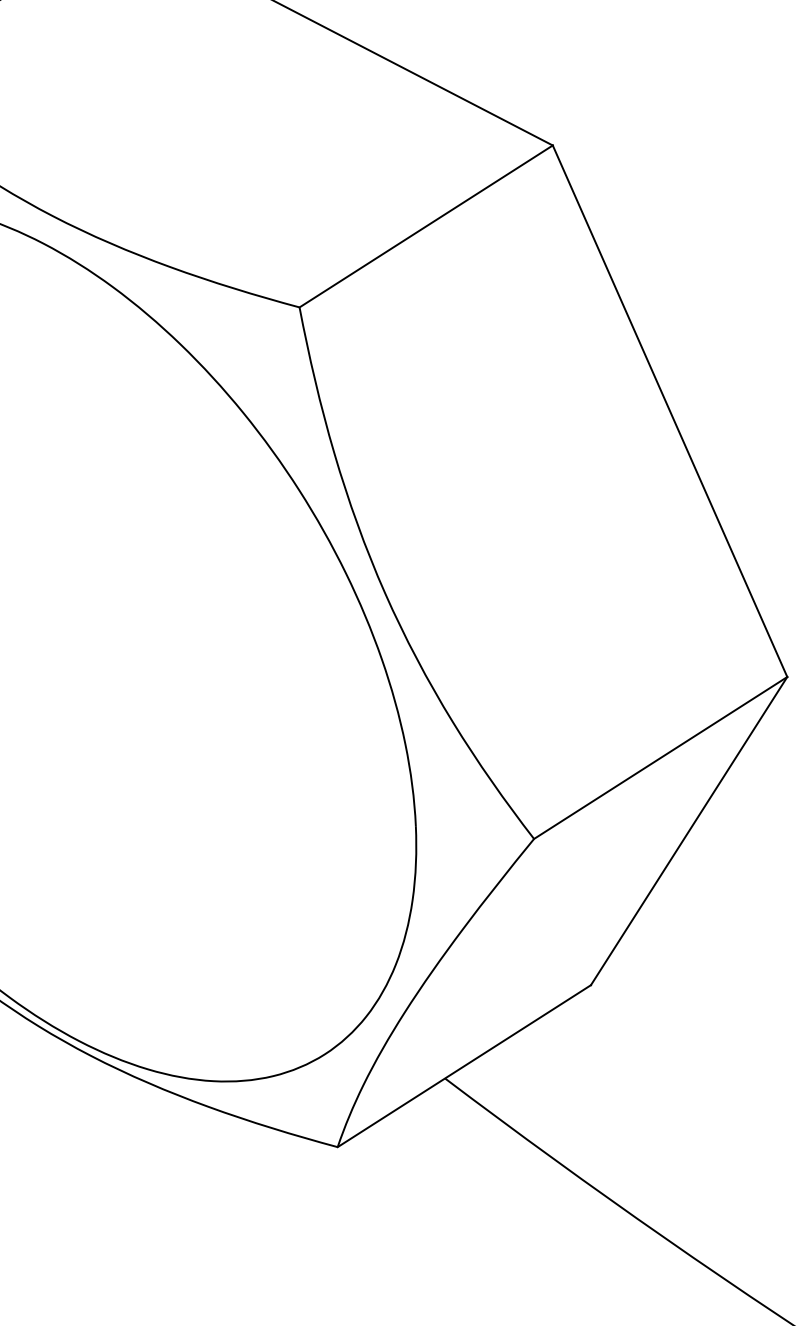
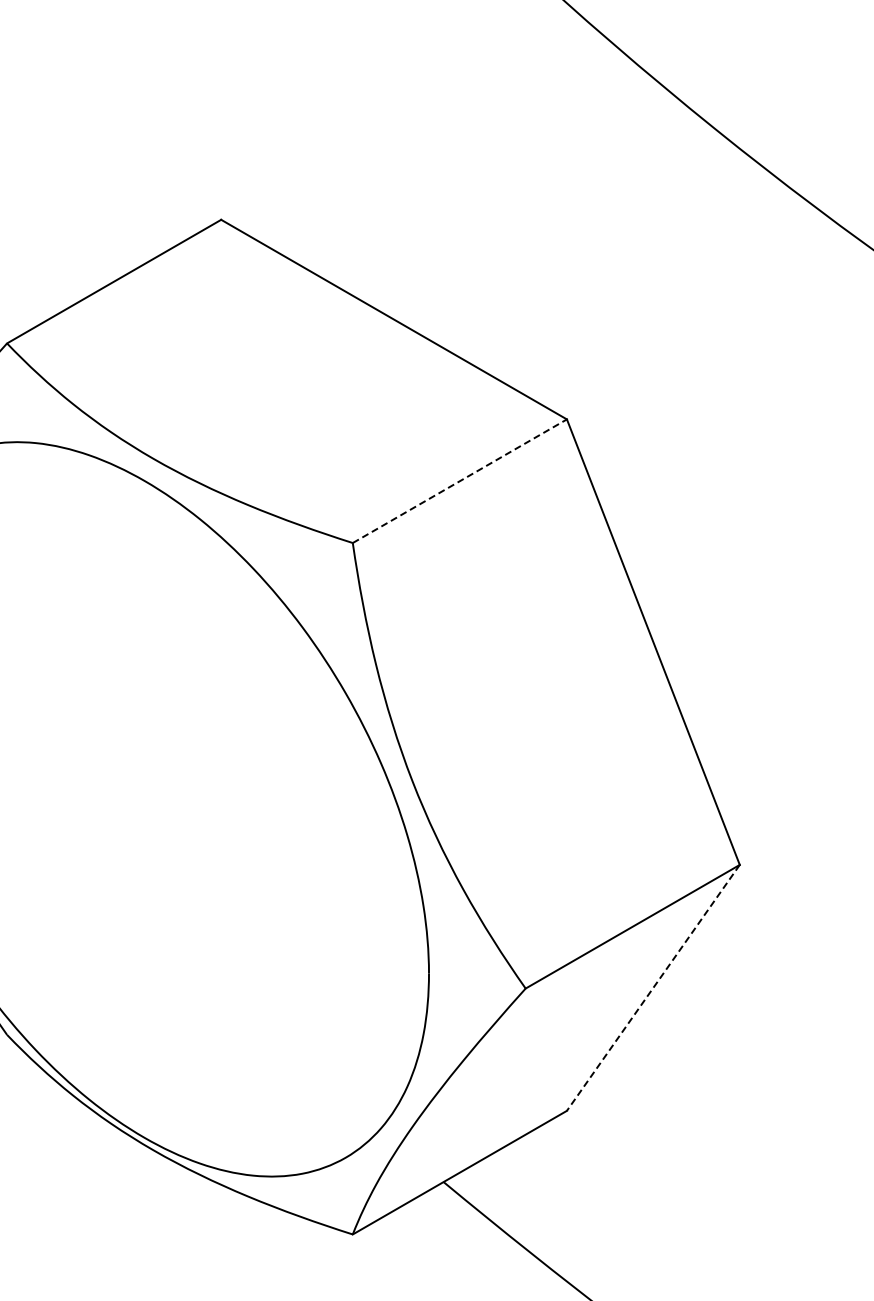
line: (425, 226) -> (459, 481), solid -> dashed
line: (689, 831) -> (653, 988), solid -> dashed

